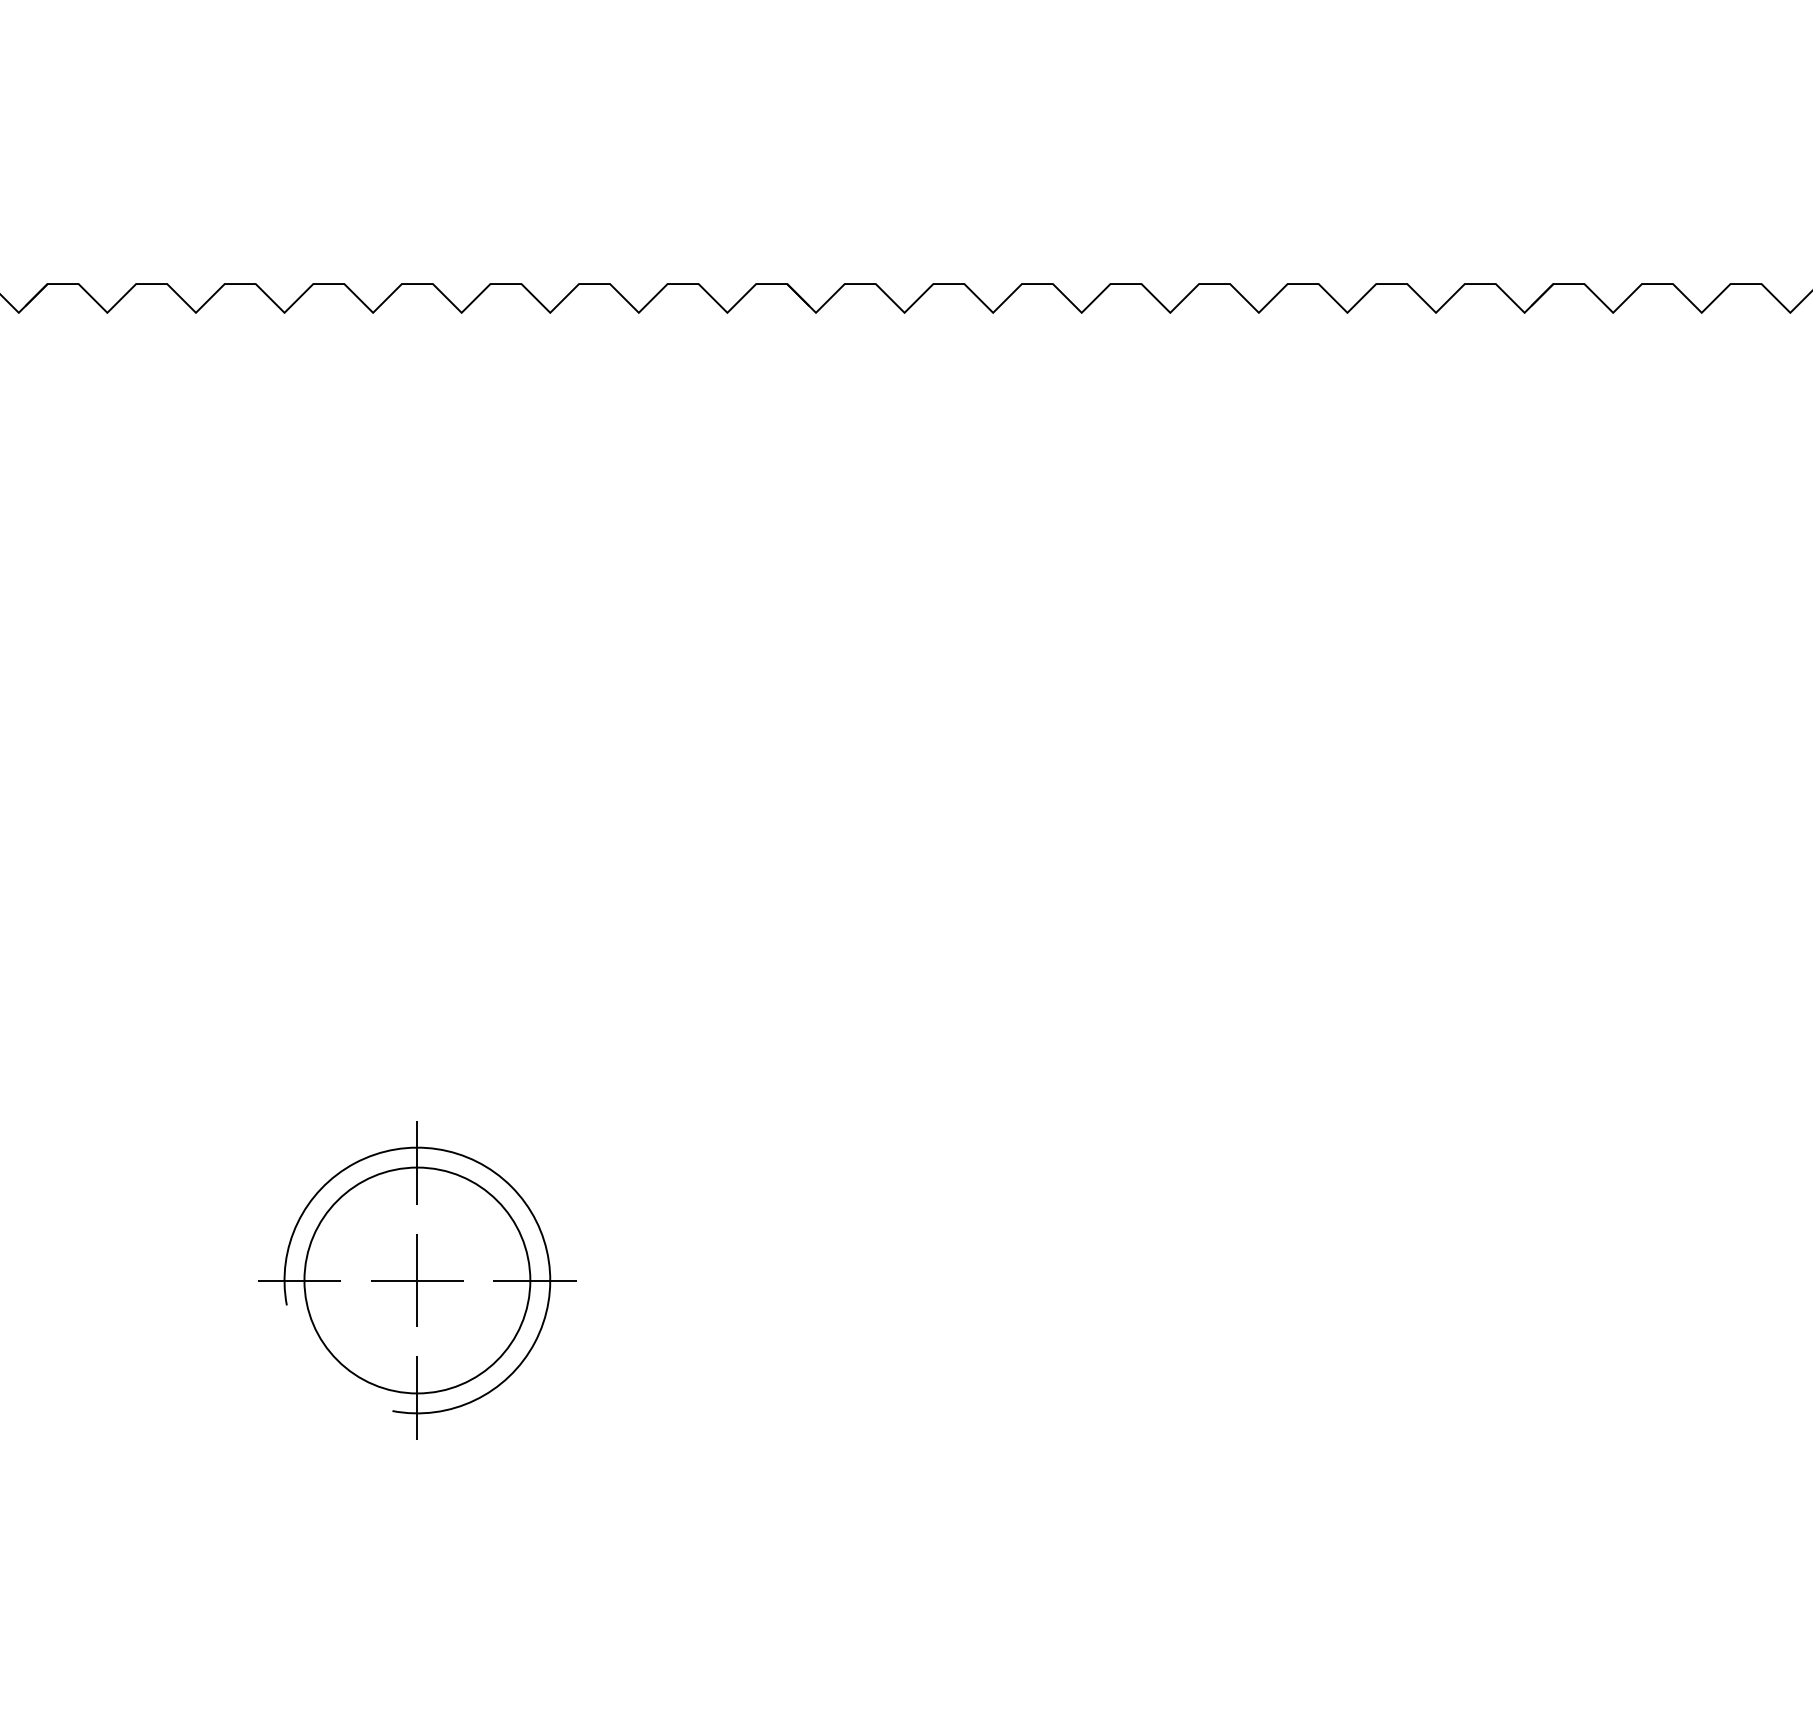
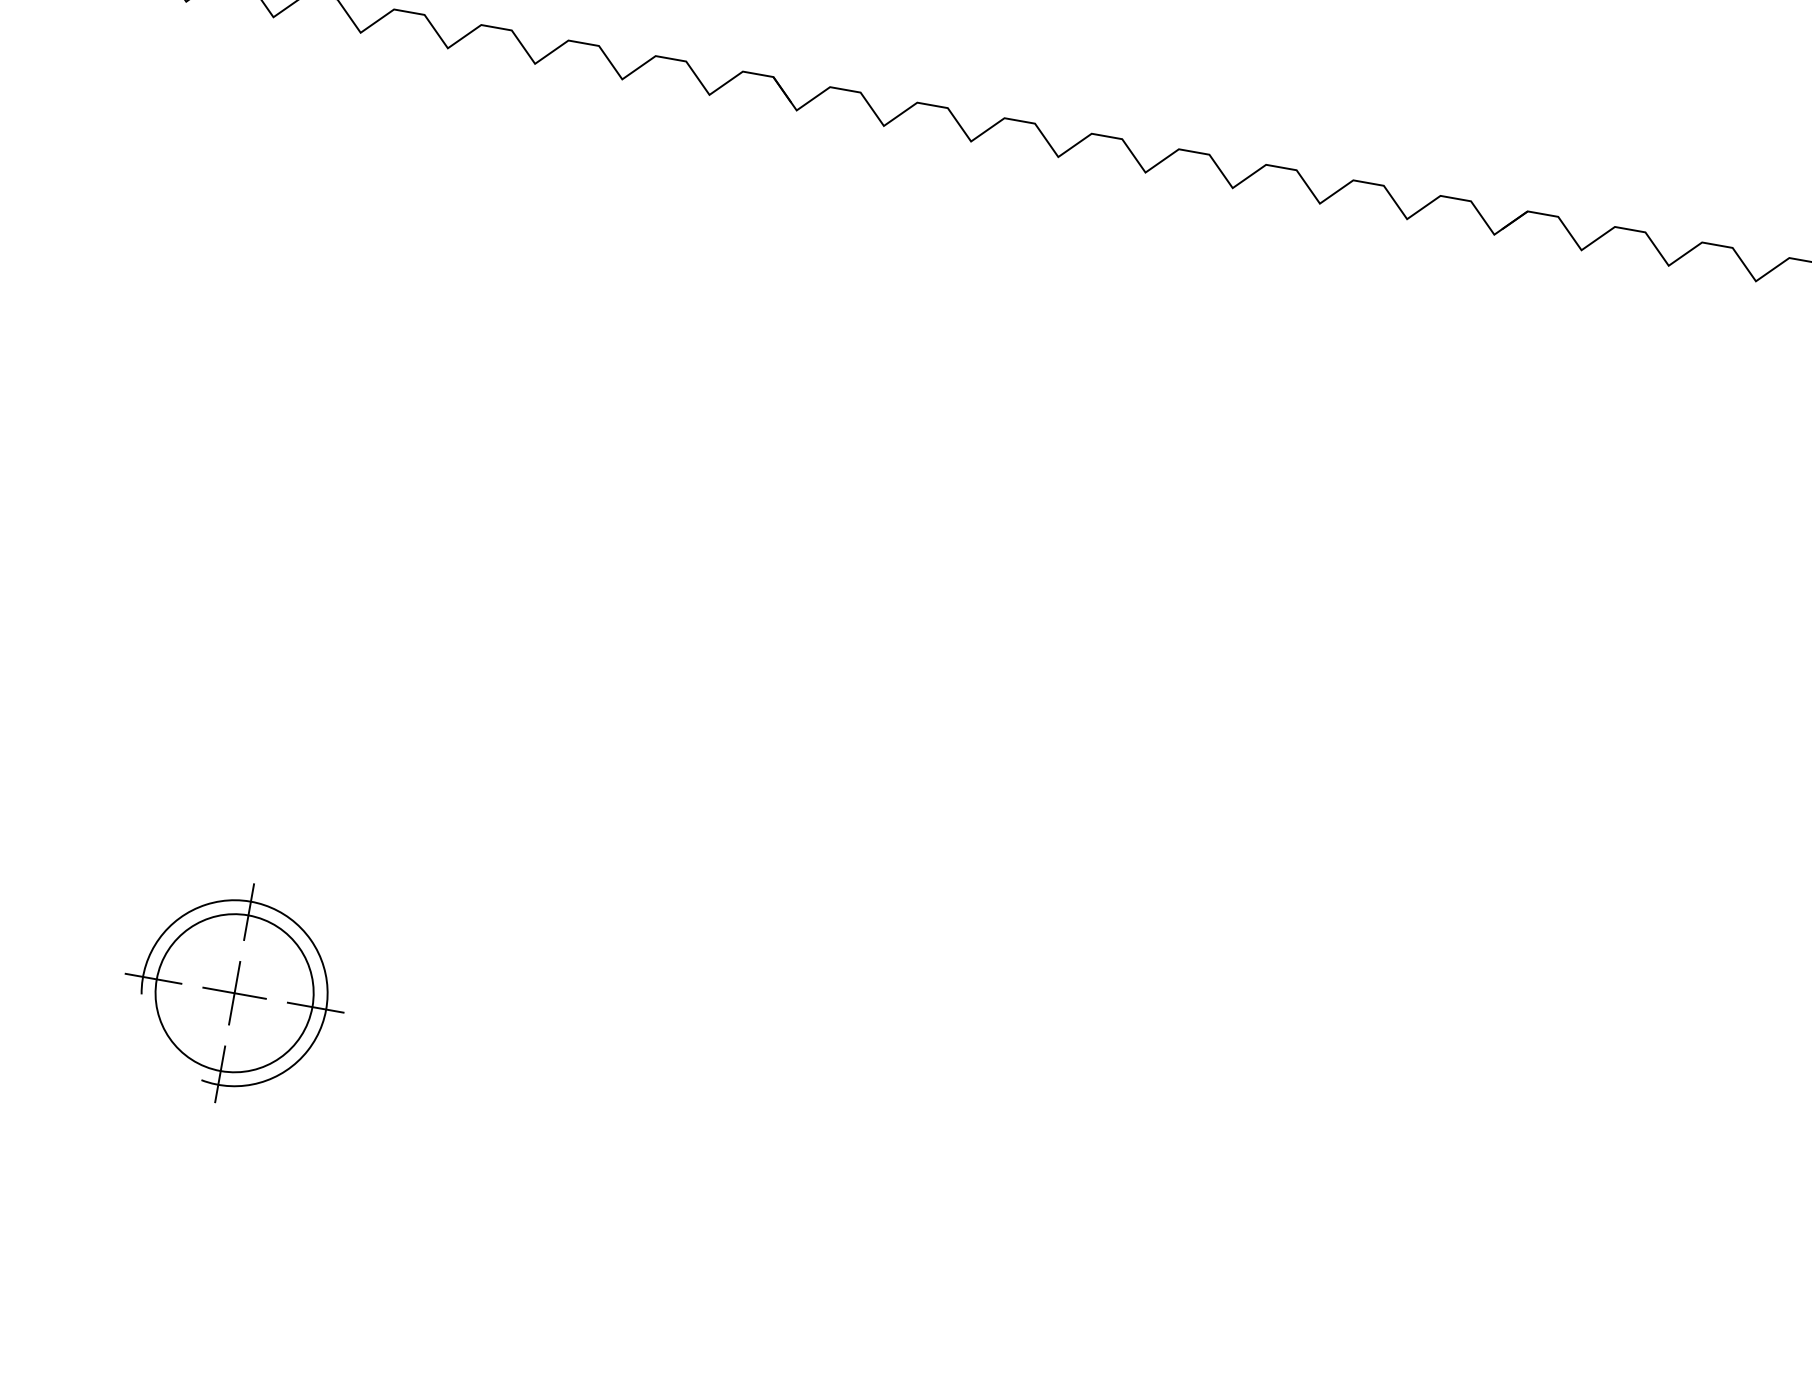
part: (417, 1280) -> (234, 993), size x0.7

